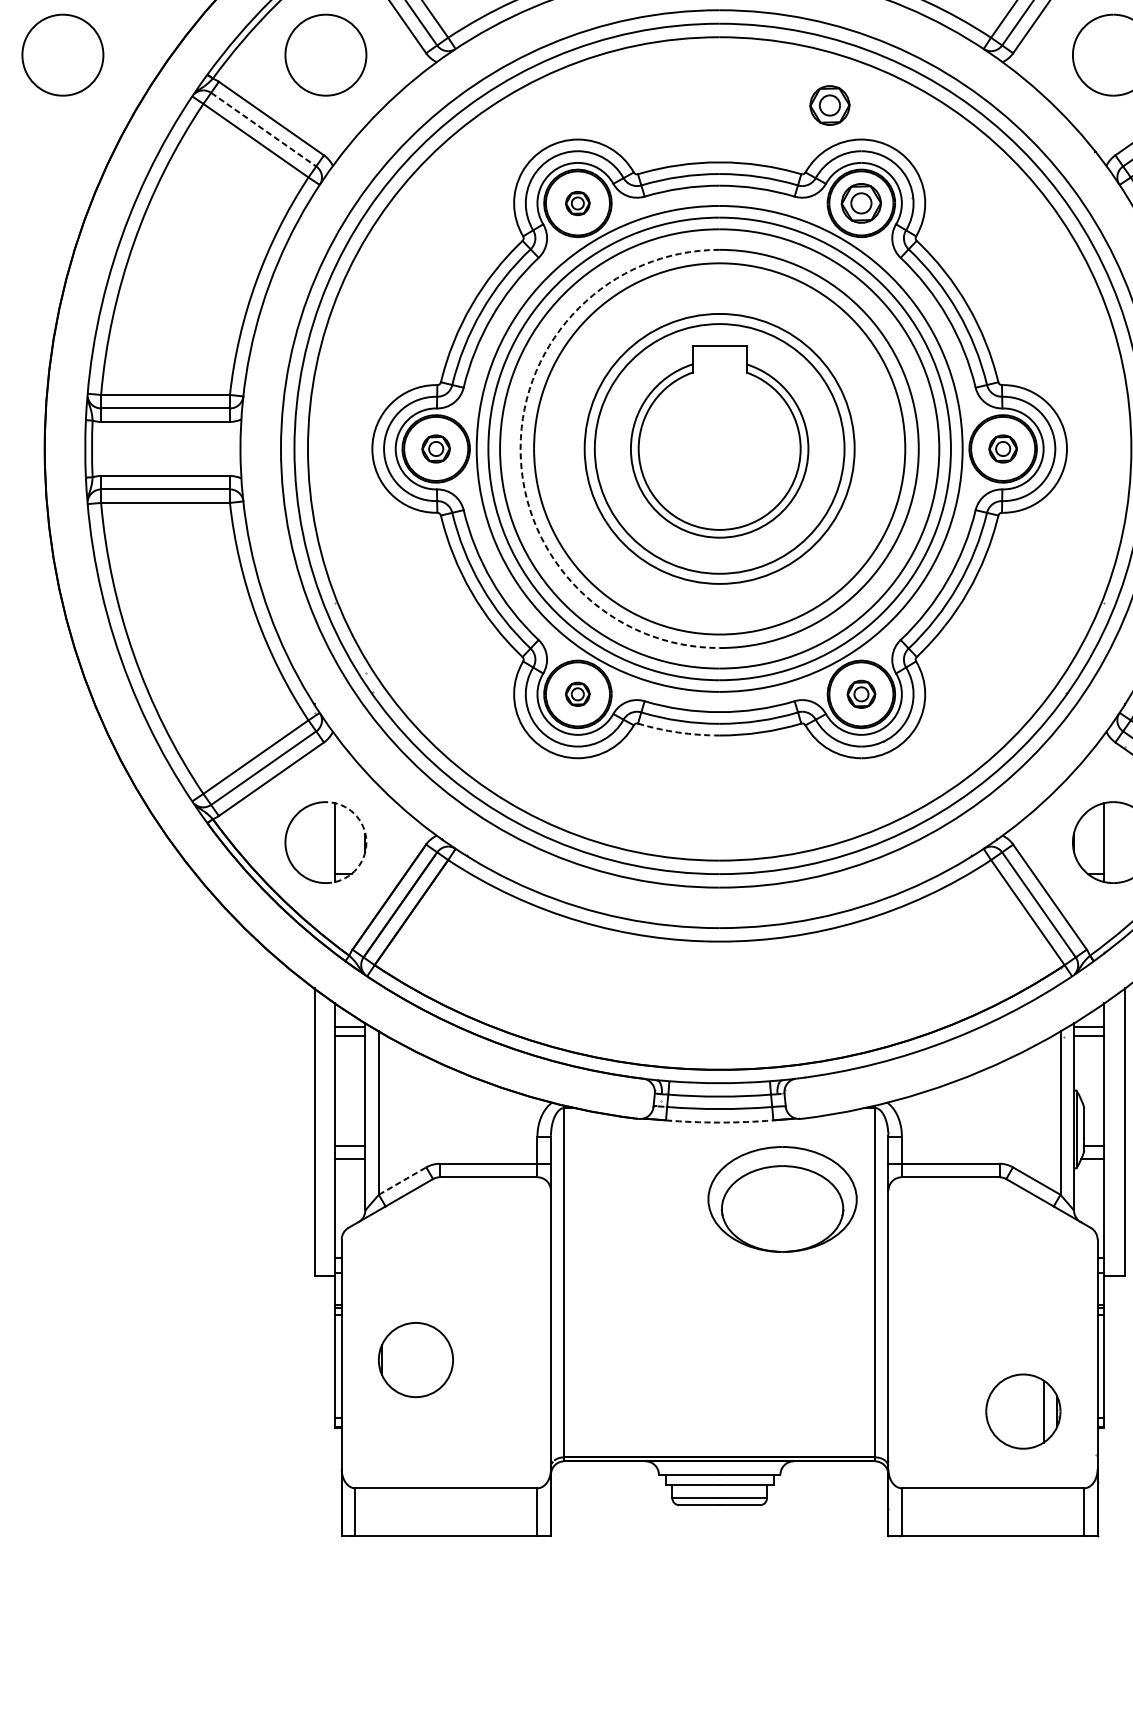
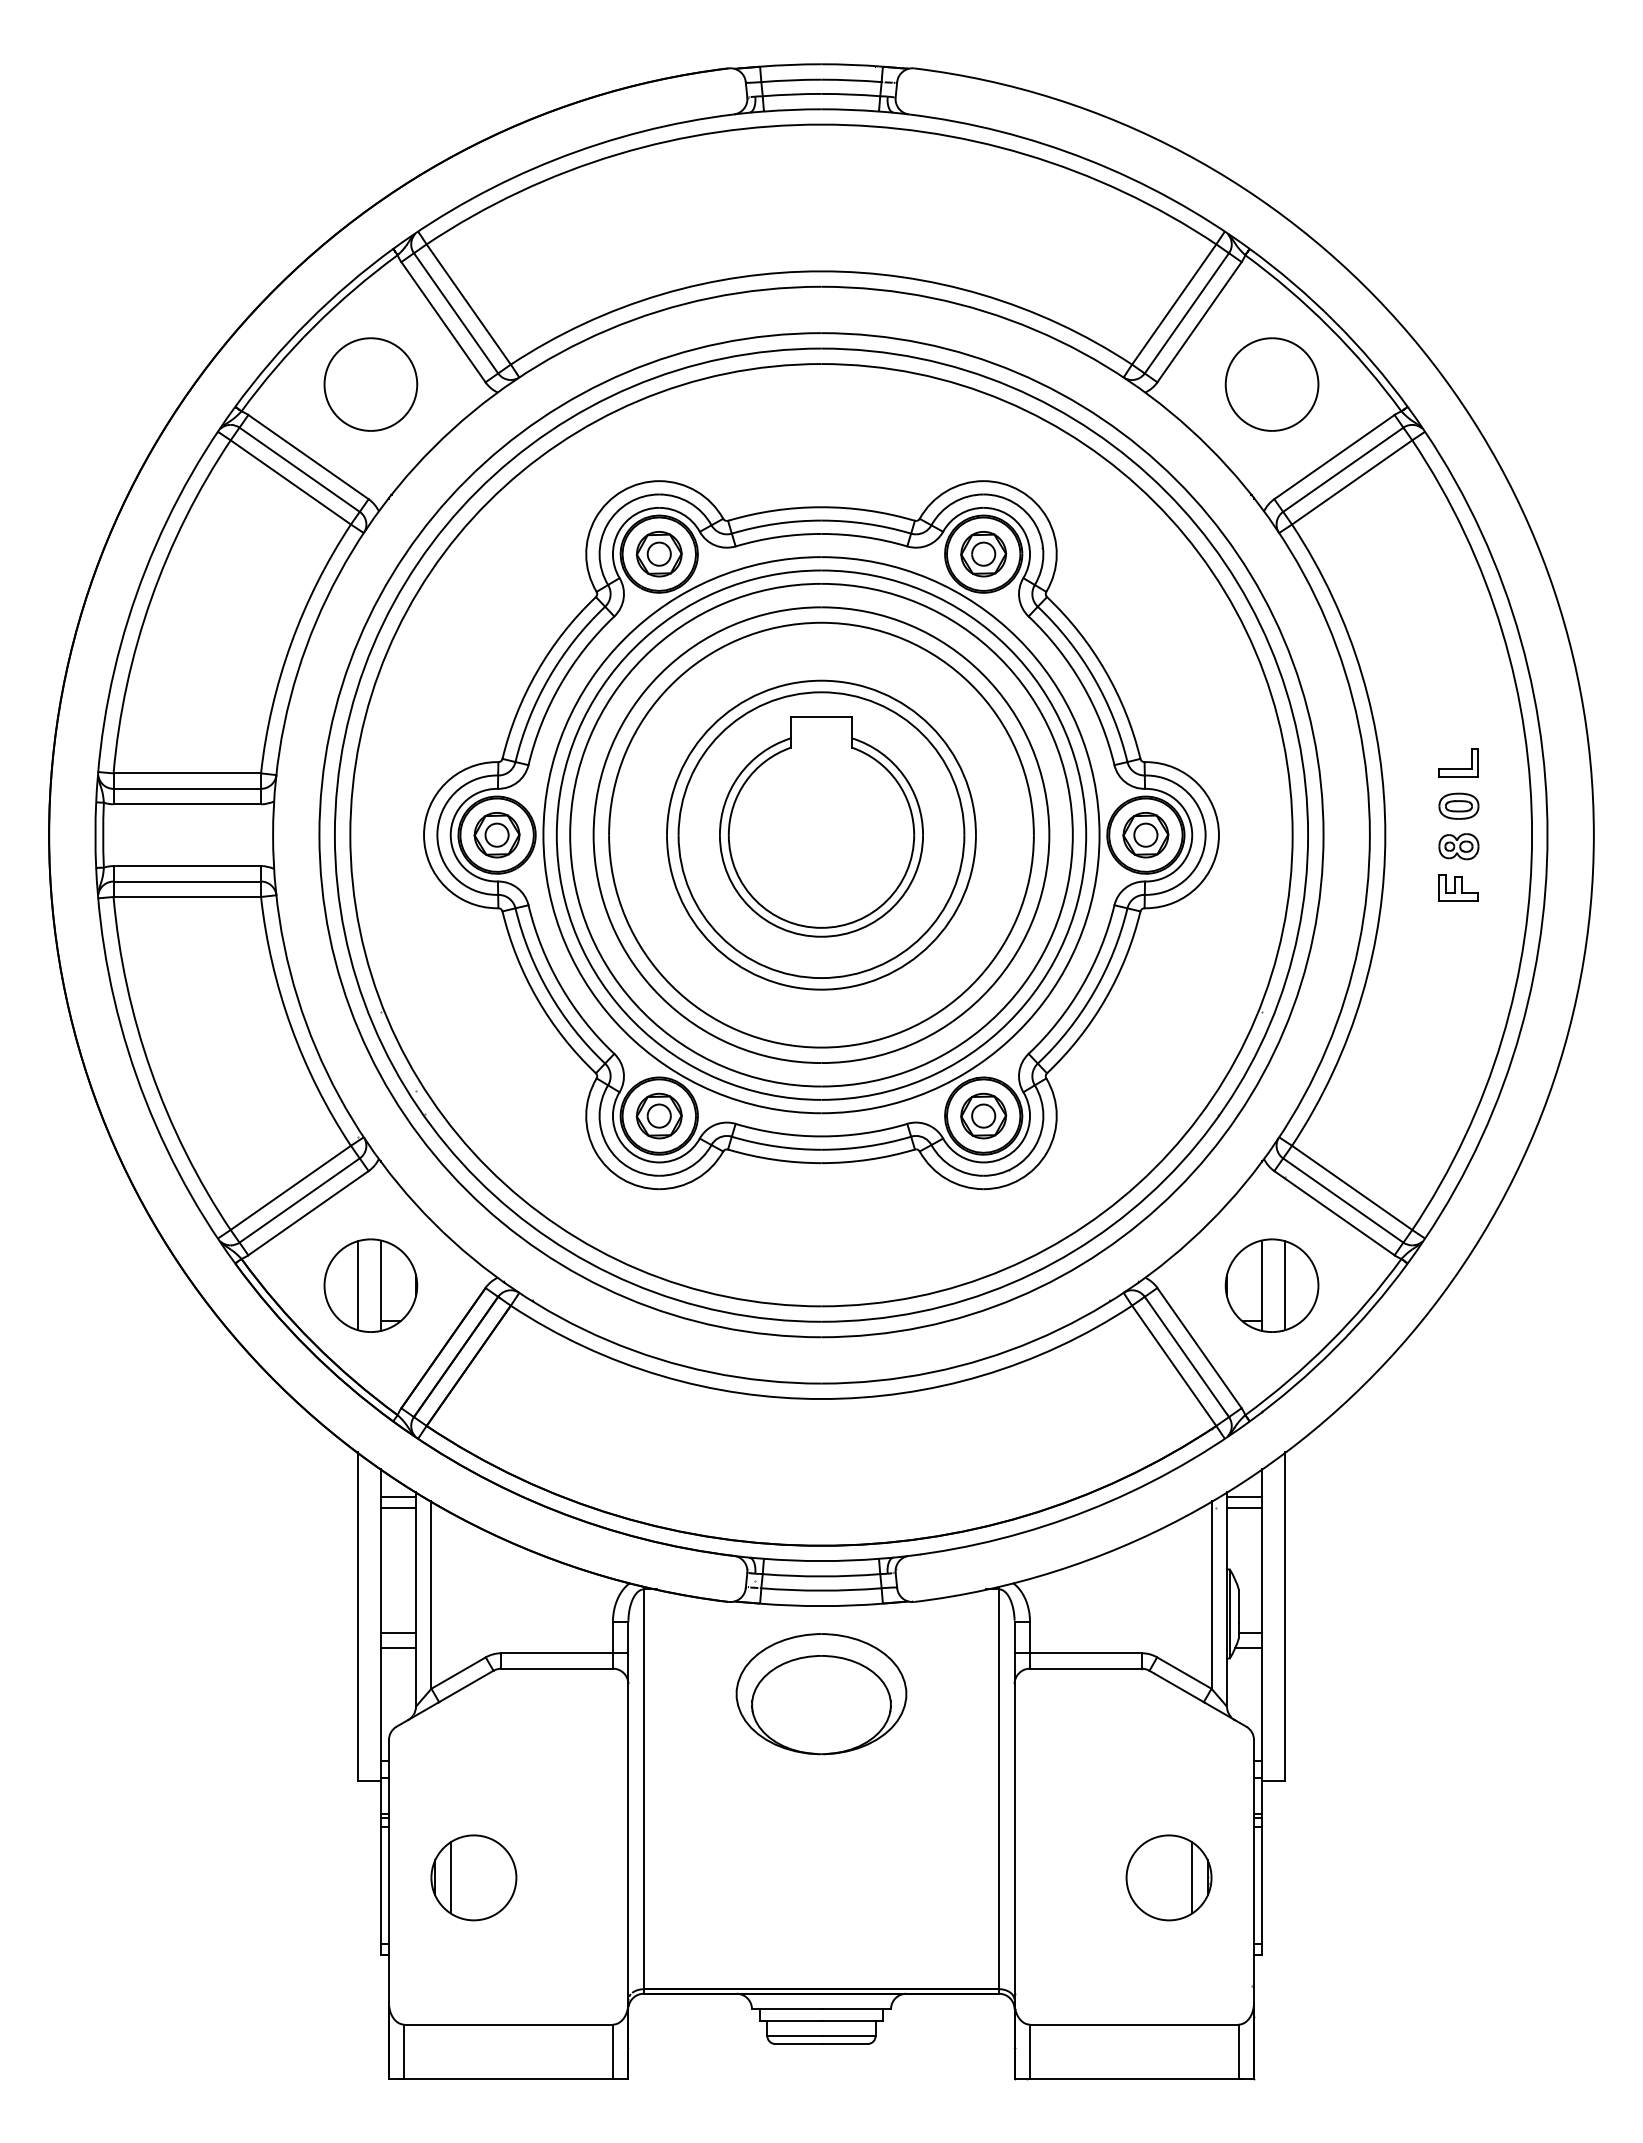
part: (62, 55) -> (69, 384), removed
part: (829, 105) -> (947, 442), removed
line: (264, 130) -> (300, 470), dashed -> solid
part: (577, 203) -> (658, 554), size x1.67
part: (435, 449) -> (496, 835), size x1.43
arc: (520, 449) -> (593, 835), dashed -> solid
part: (1002, 449) -> (1145, 835), size x1.43
part: (577, 693) -> (658, 1115), size x1.67
part: (861, 693) -> (983, 1115), size x1.43
arc: (678, 732) -> (774, 1159), dashed -> solid
line: (315, 842) -> (358, 1285), added
arc: (366, 842) -> (417, 1285), dashed -> solid
line: (1124, 842) -> (1284, 1285), added
arc: (719, 1122) -> (821, 1606), dashed -> solid
line: (403, 1180) -> (459, 1672), dashed -> solid
part: (782, 1199) -> (821, 1694), moved
line: (395, 1359) -> (450, 1877), added
part: (1022, 1411) -> (1168, 1877), moved

